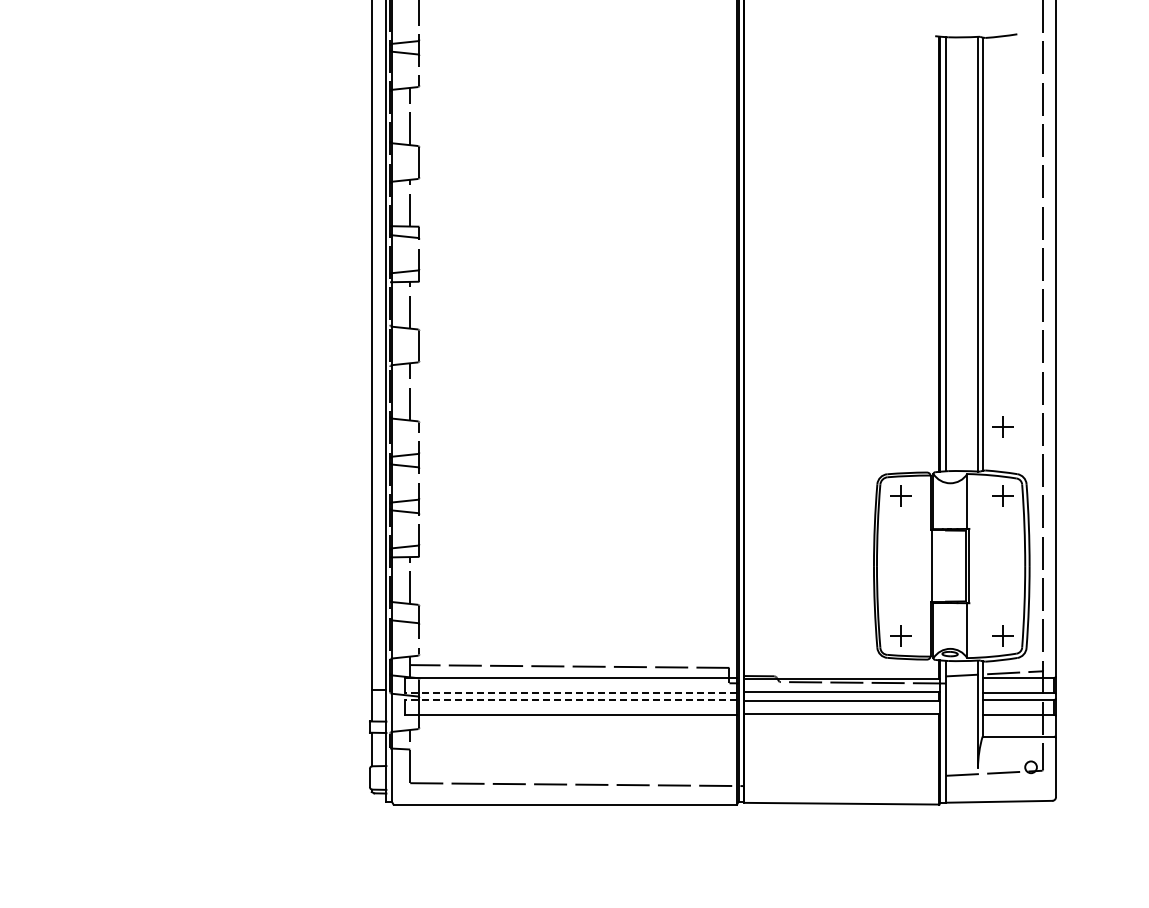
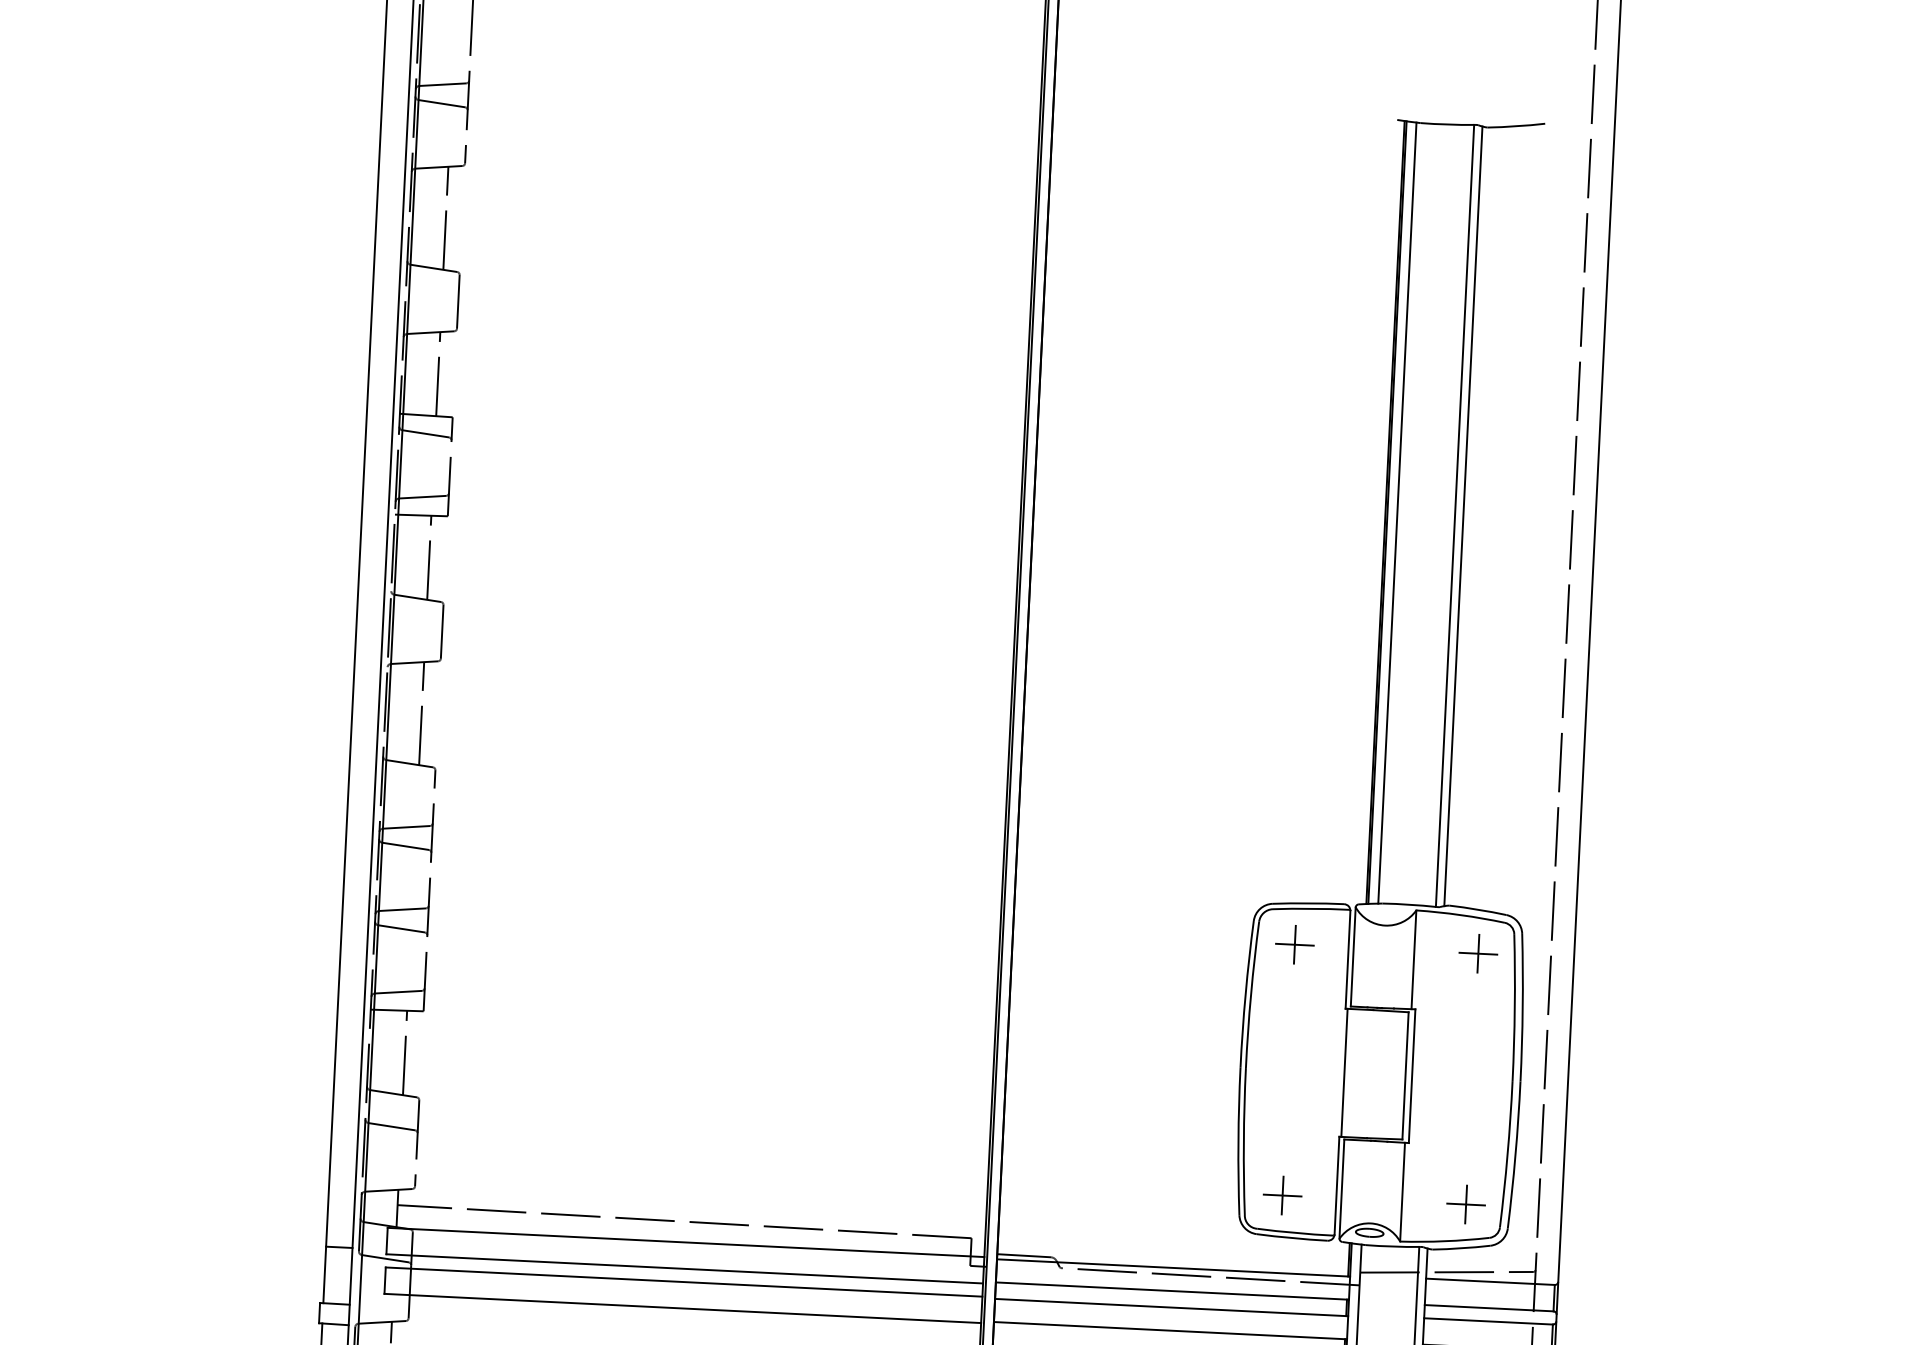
part: (1002, 426) -> (1483, 828), removed
line: (571, 692) -> (685, 1268), dashed -> solid
line: (571, 699) -> (684, 1281), dashed -> solid

